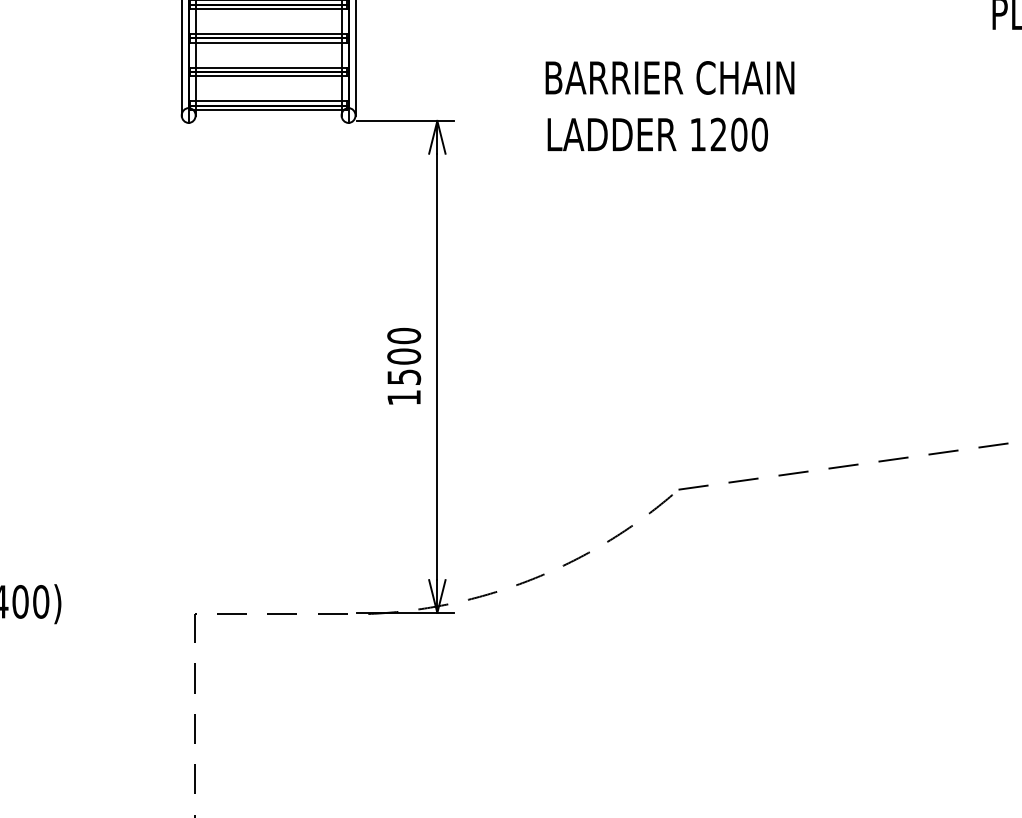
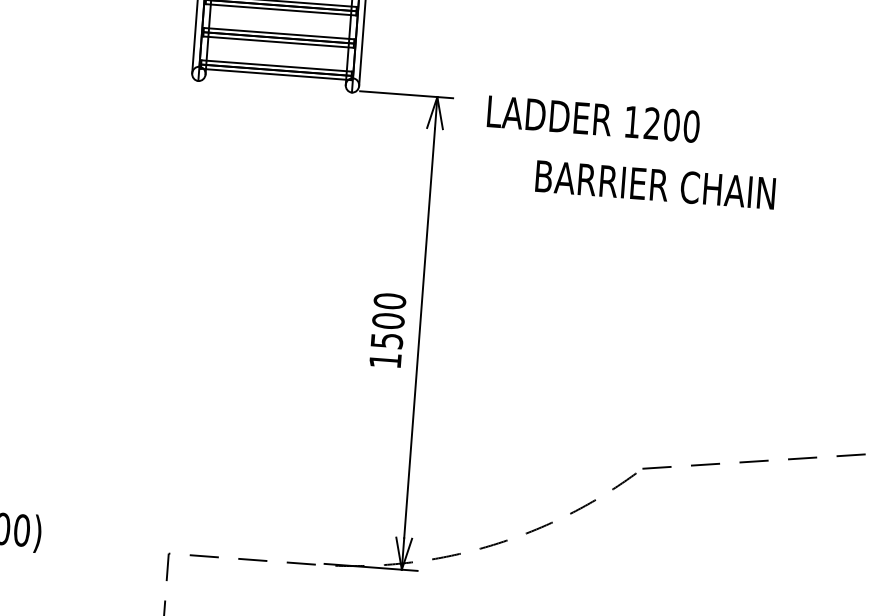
text: (669, 77) -> (655, 184), moved
text: (657, 134) -> (593, 119), moved

